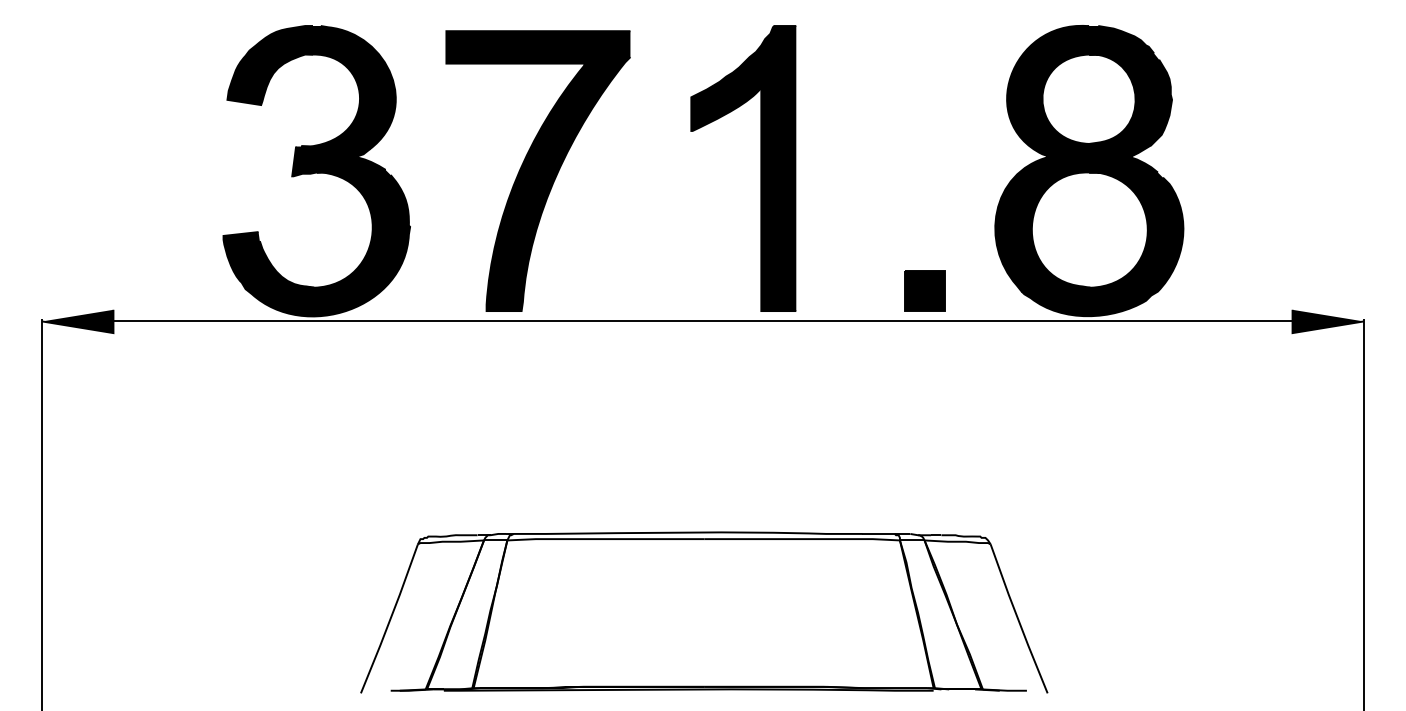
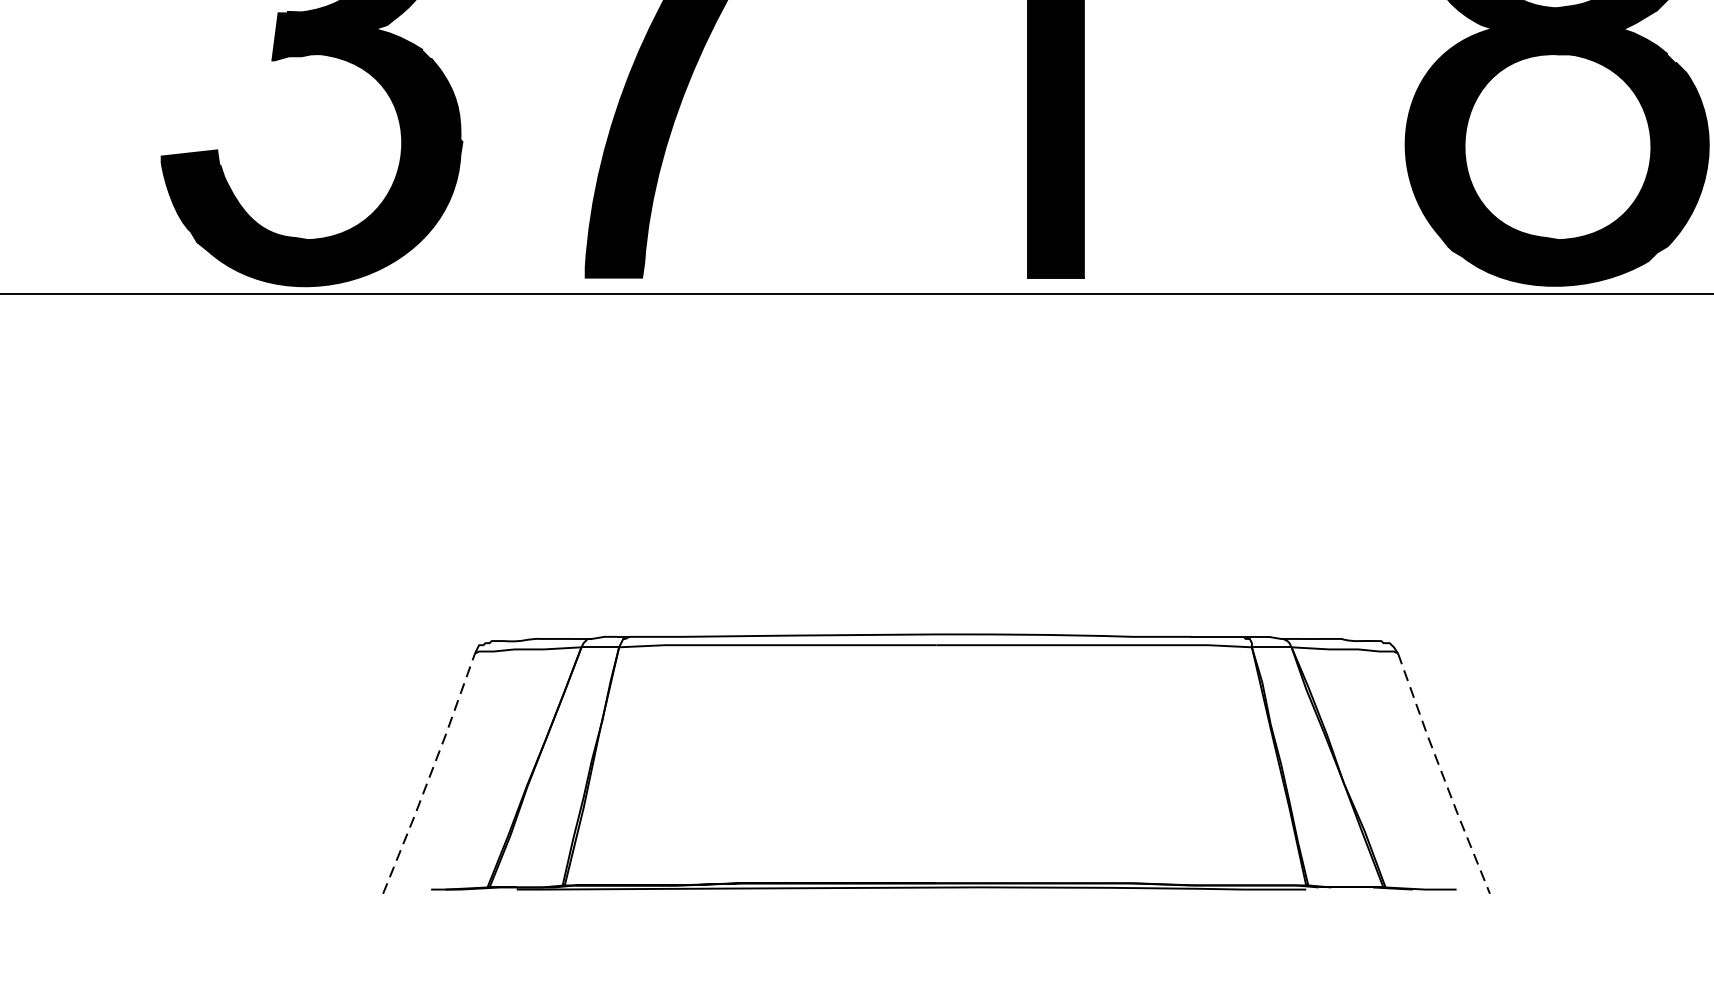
part: (924, 290) -> (1291, 244), removed
line: (390, 618) -> (430, 773), solid -> dashed
line: (1018, 619) -> (1442, 774), solid -> dashed

